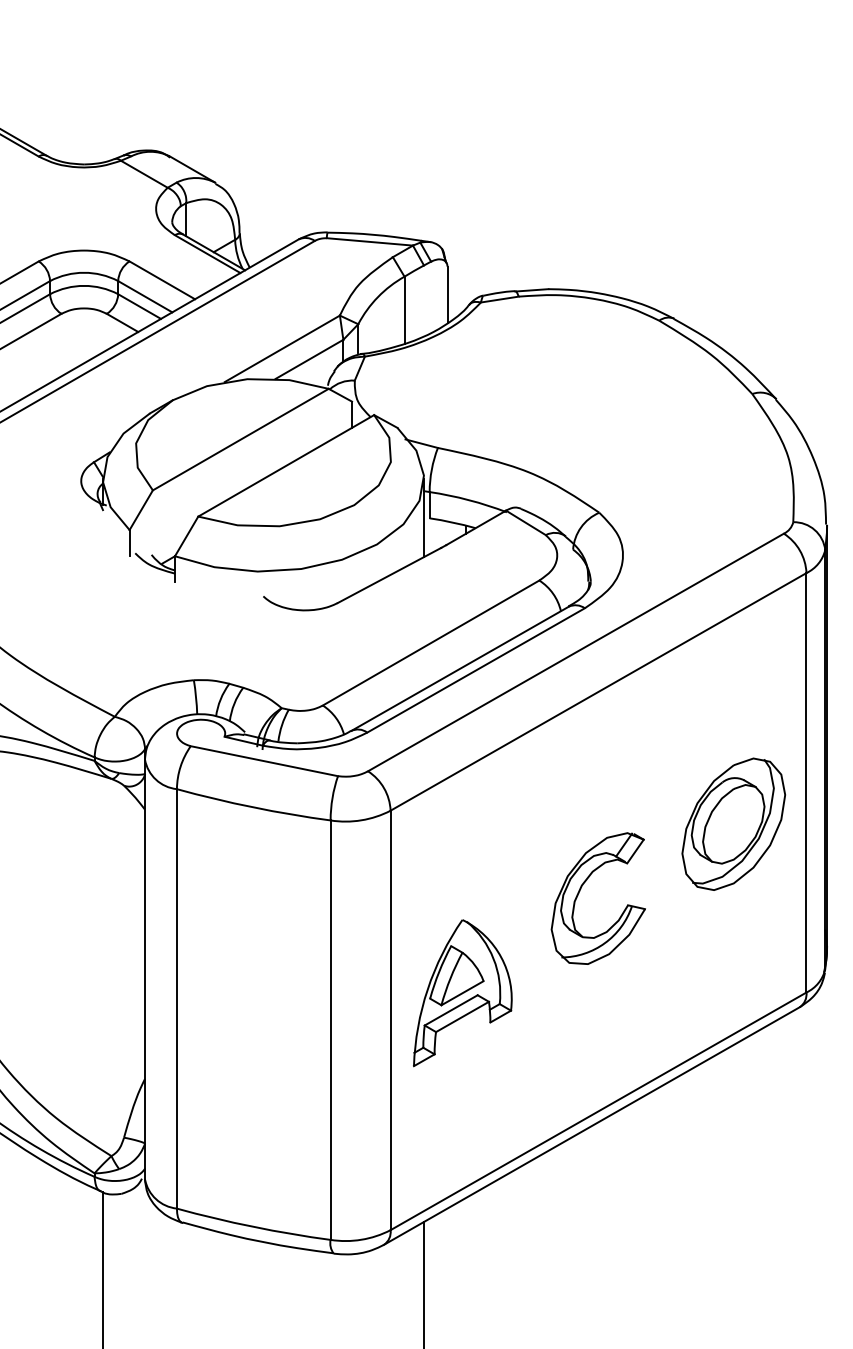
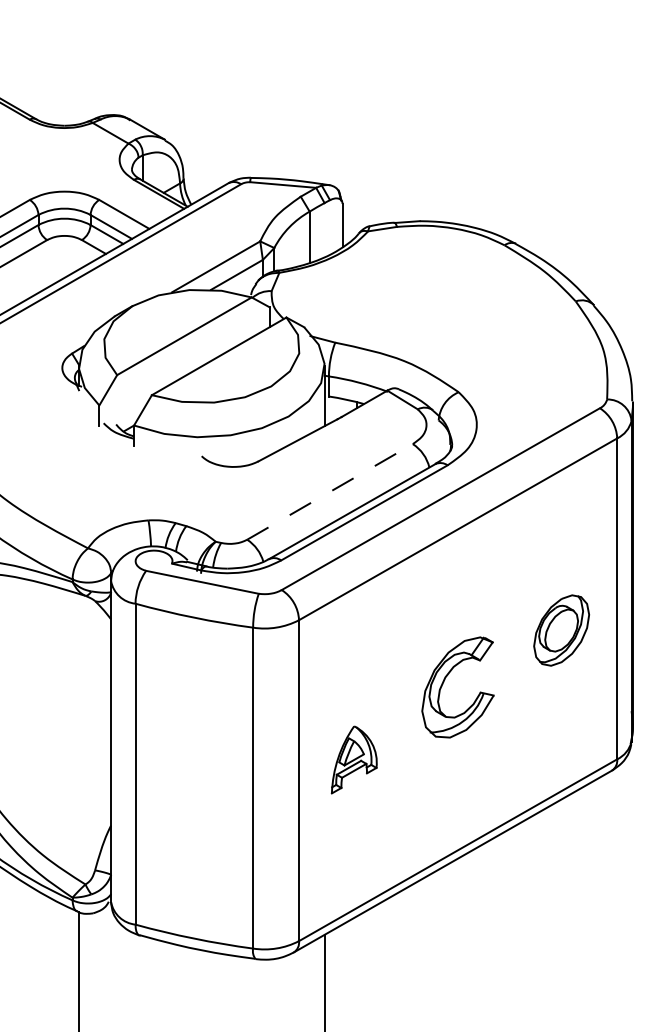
line: (431, 643) -> (330, 492), solid -> dashed
part: (733, 823) -> (561, 629), size x0.7
part: (462, 993) -> (354, 760), size x0.6

